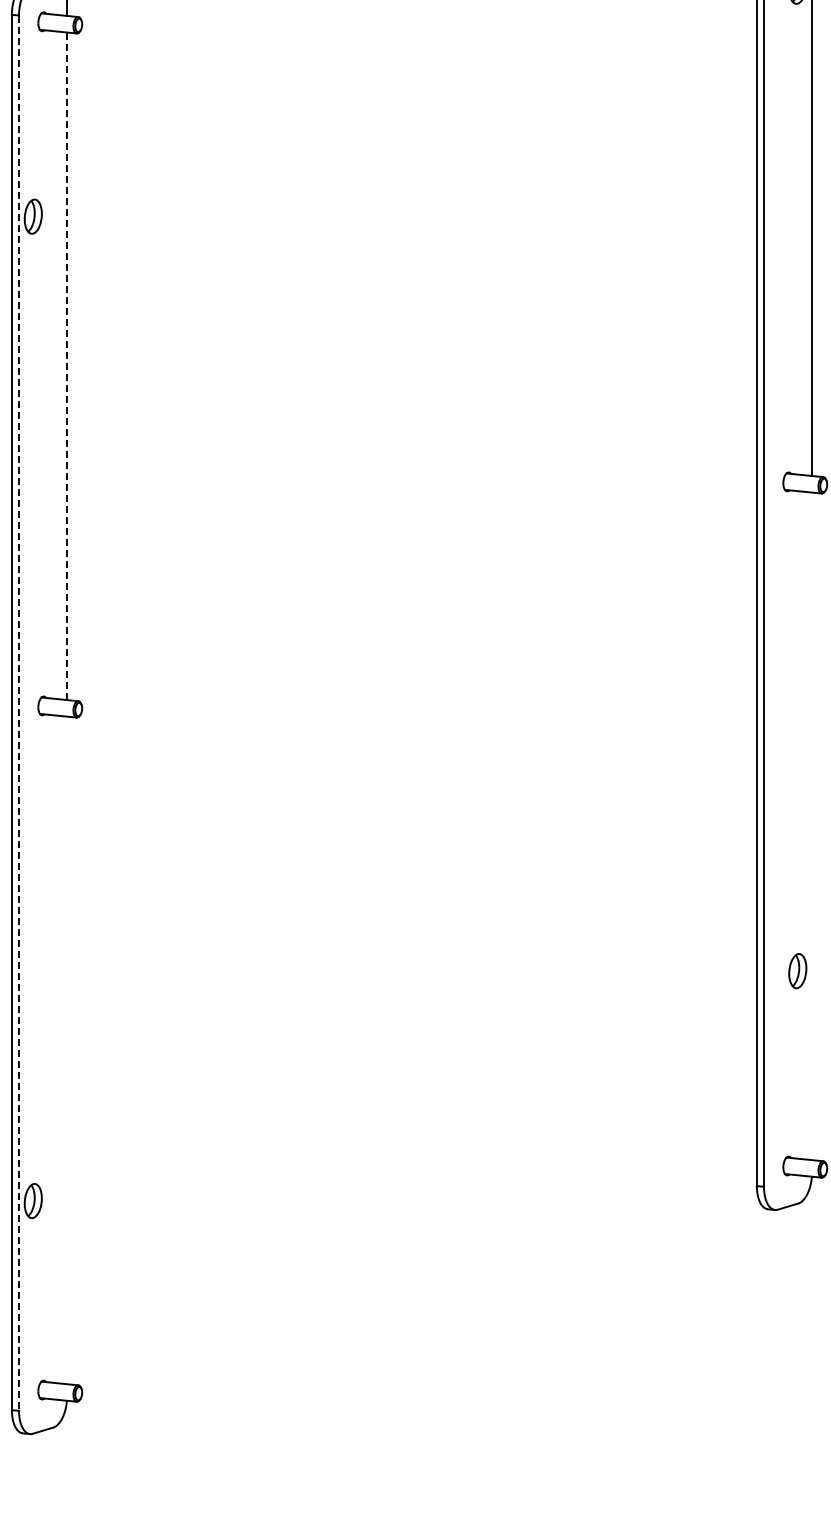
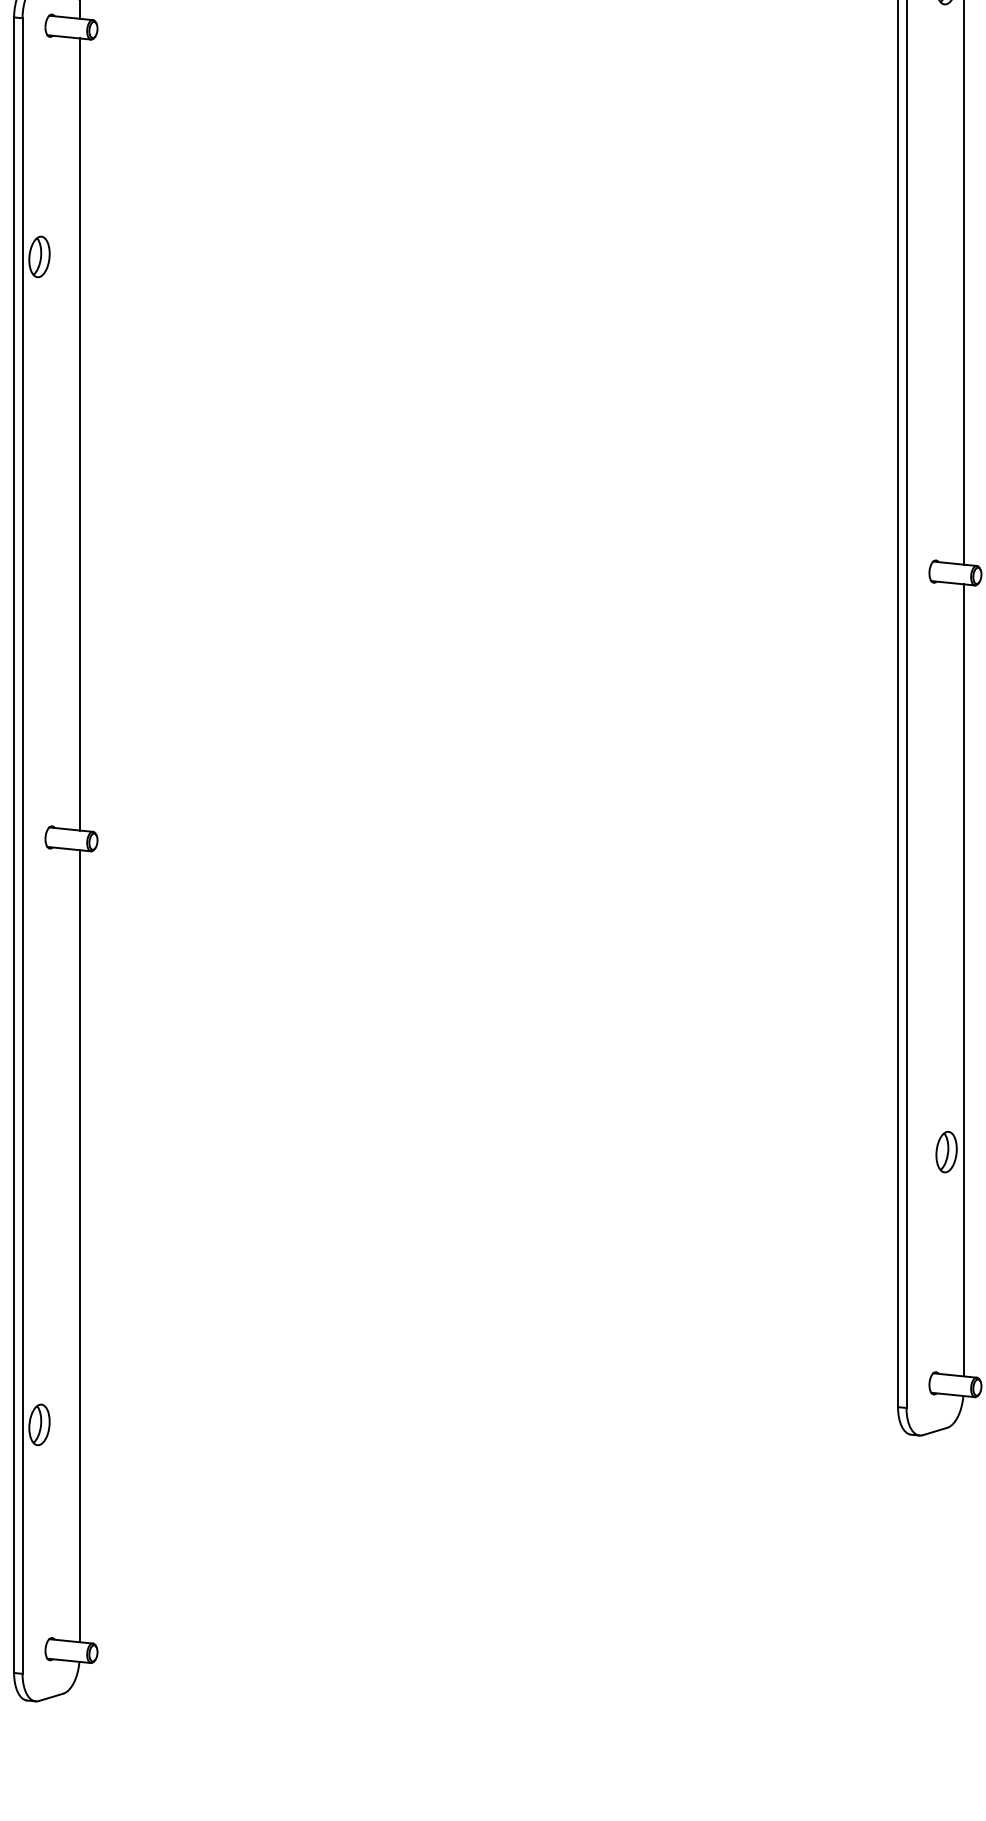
line: (67, 366) -> (80, 434), dashed -> solid
line: (19, 713) -> (23, 846), dashed -> solid
line: (812, 826) -> (964, 980), added
line: (67, 1050) -> (80, 1246), added

